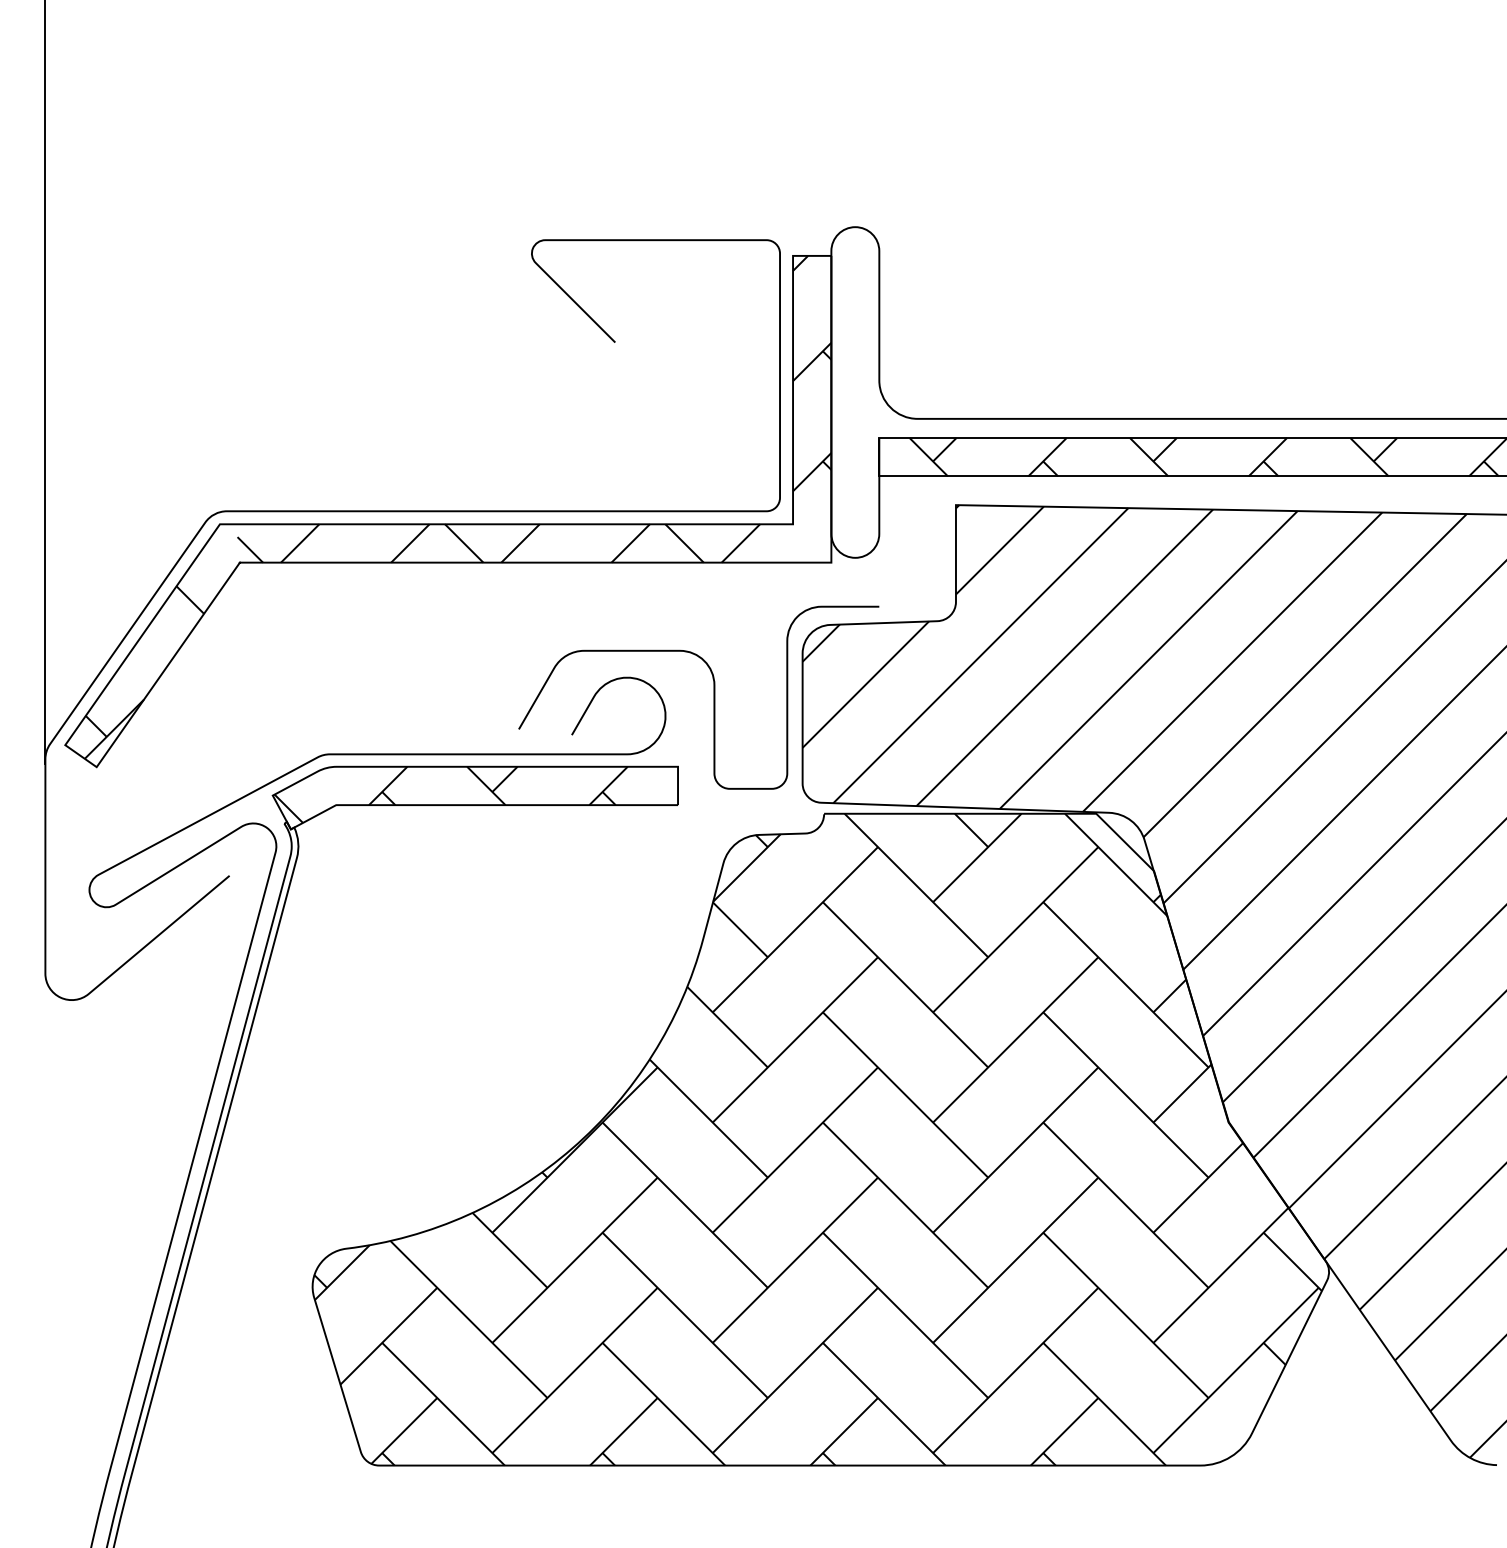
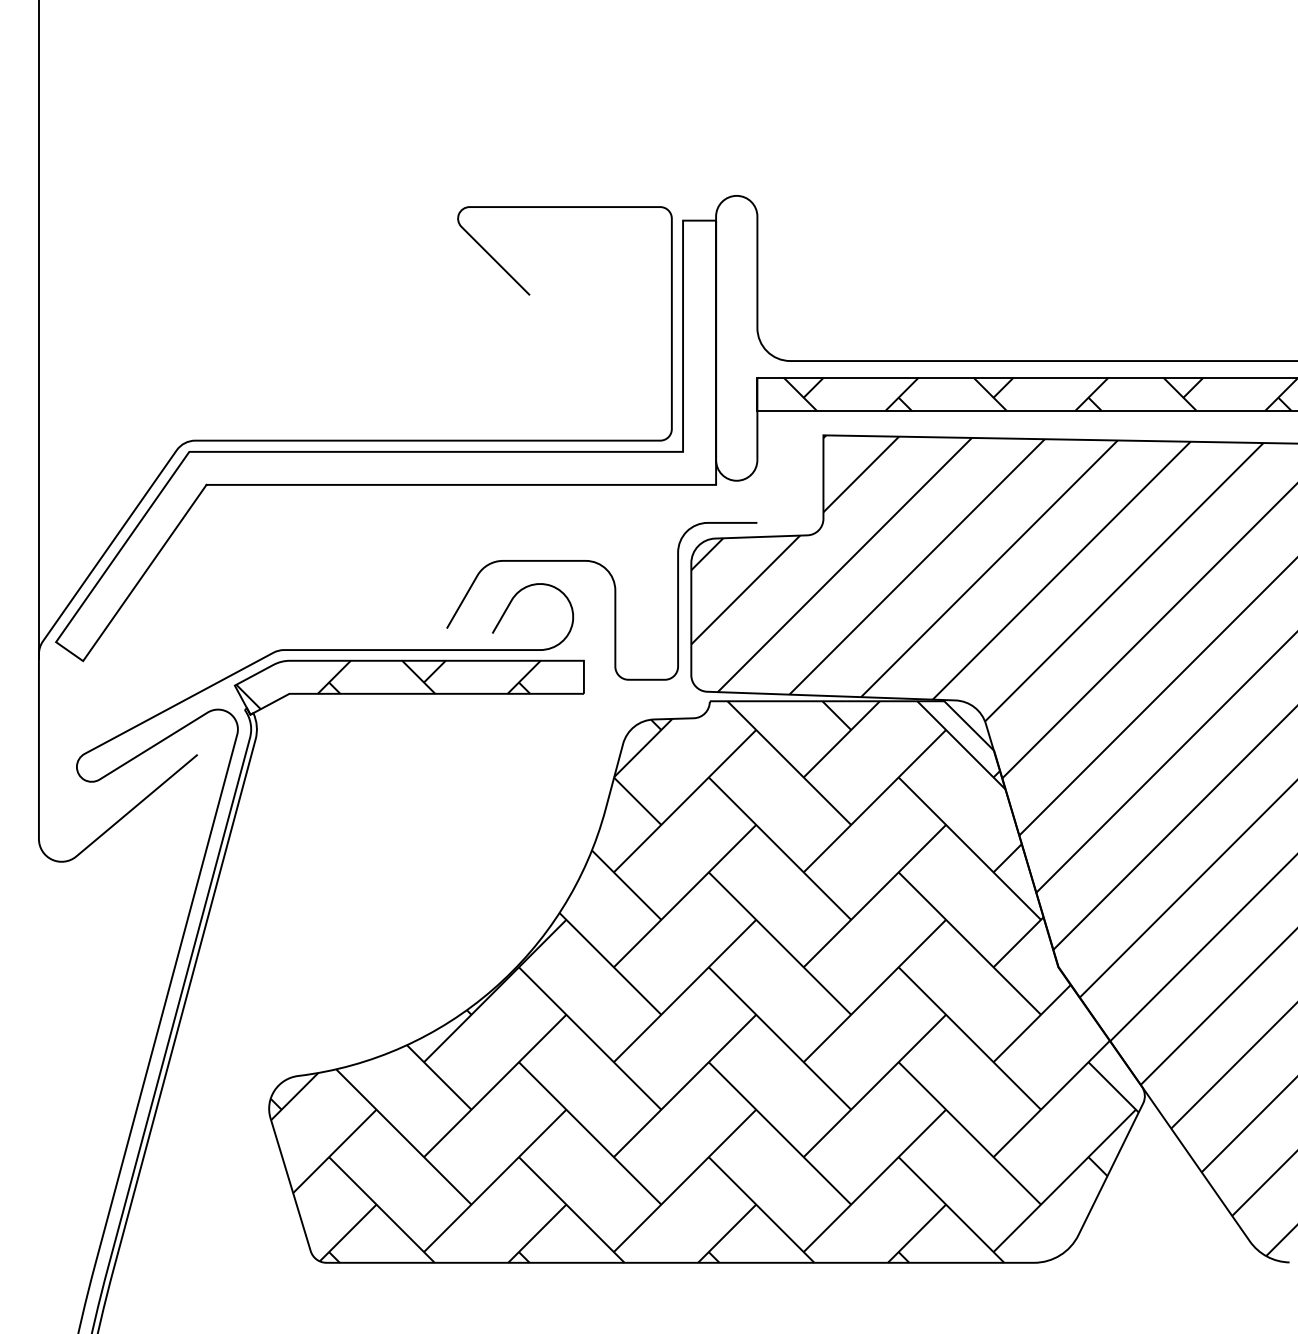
hatch: (812, 372) -> (699, 321), removed
hatch: (422, 641) -> (363, 552), removed

